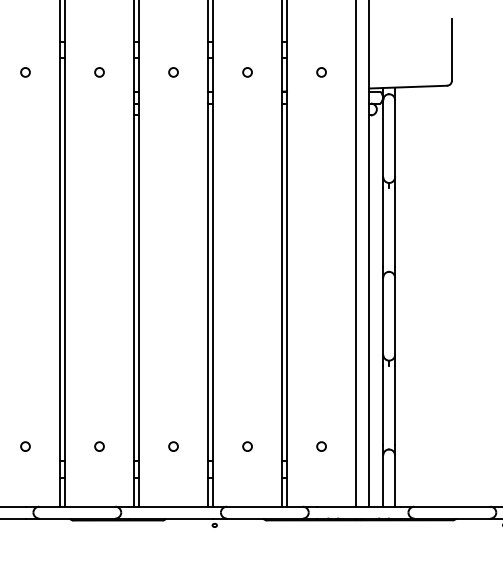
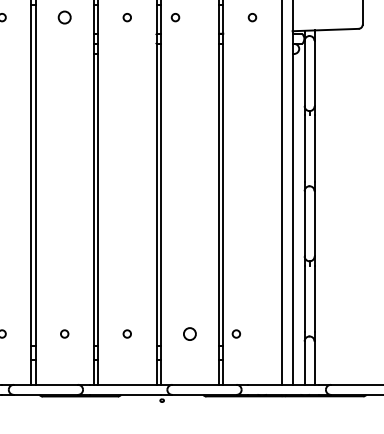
circle: (99, 72) -> (64, 17), size x1.6
circle: (247, 72) -> (175, 17), moved
circle: (247, 446) -> (189, 333), size x1.6
circle: (321, 446) -> (236, 333), moved

